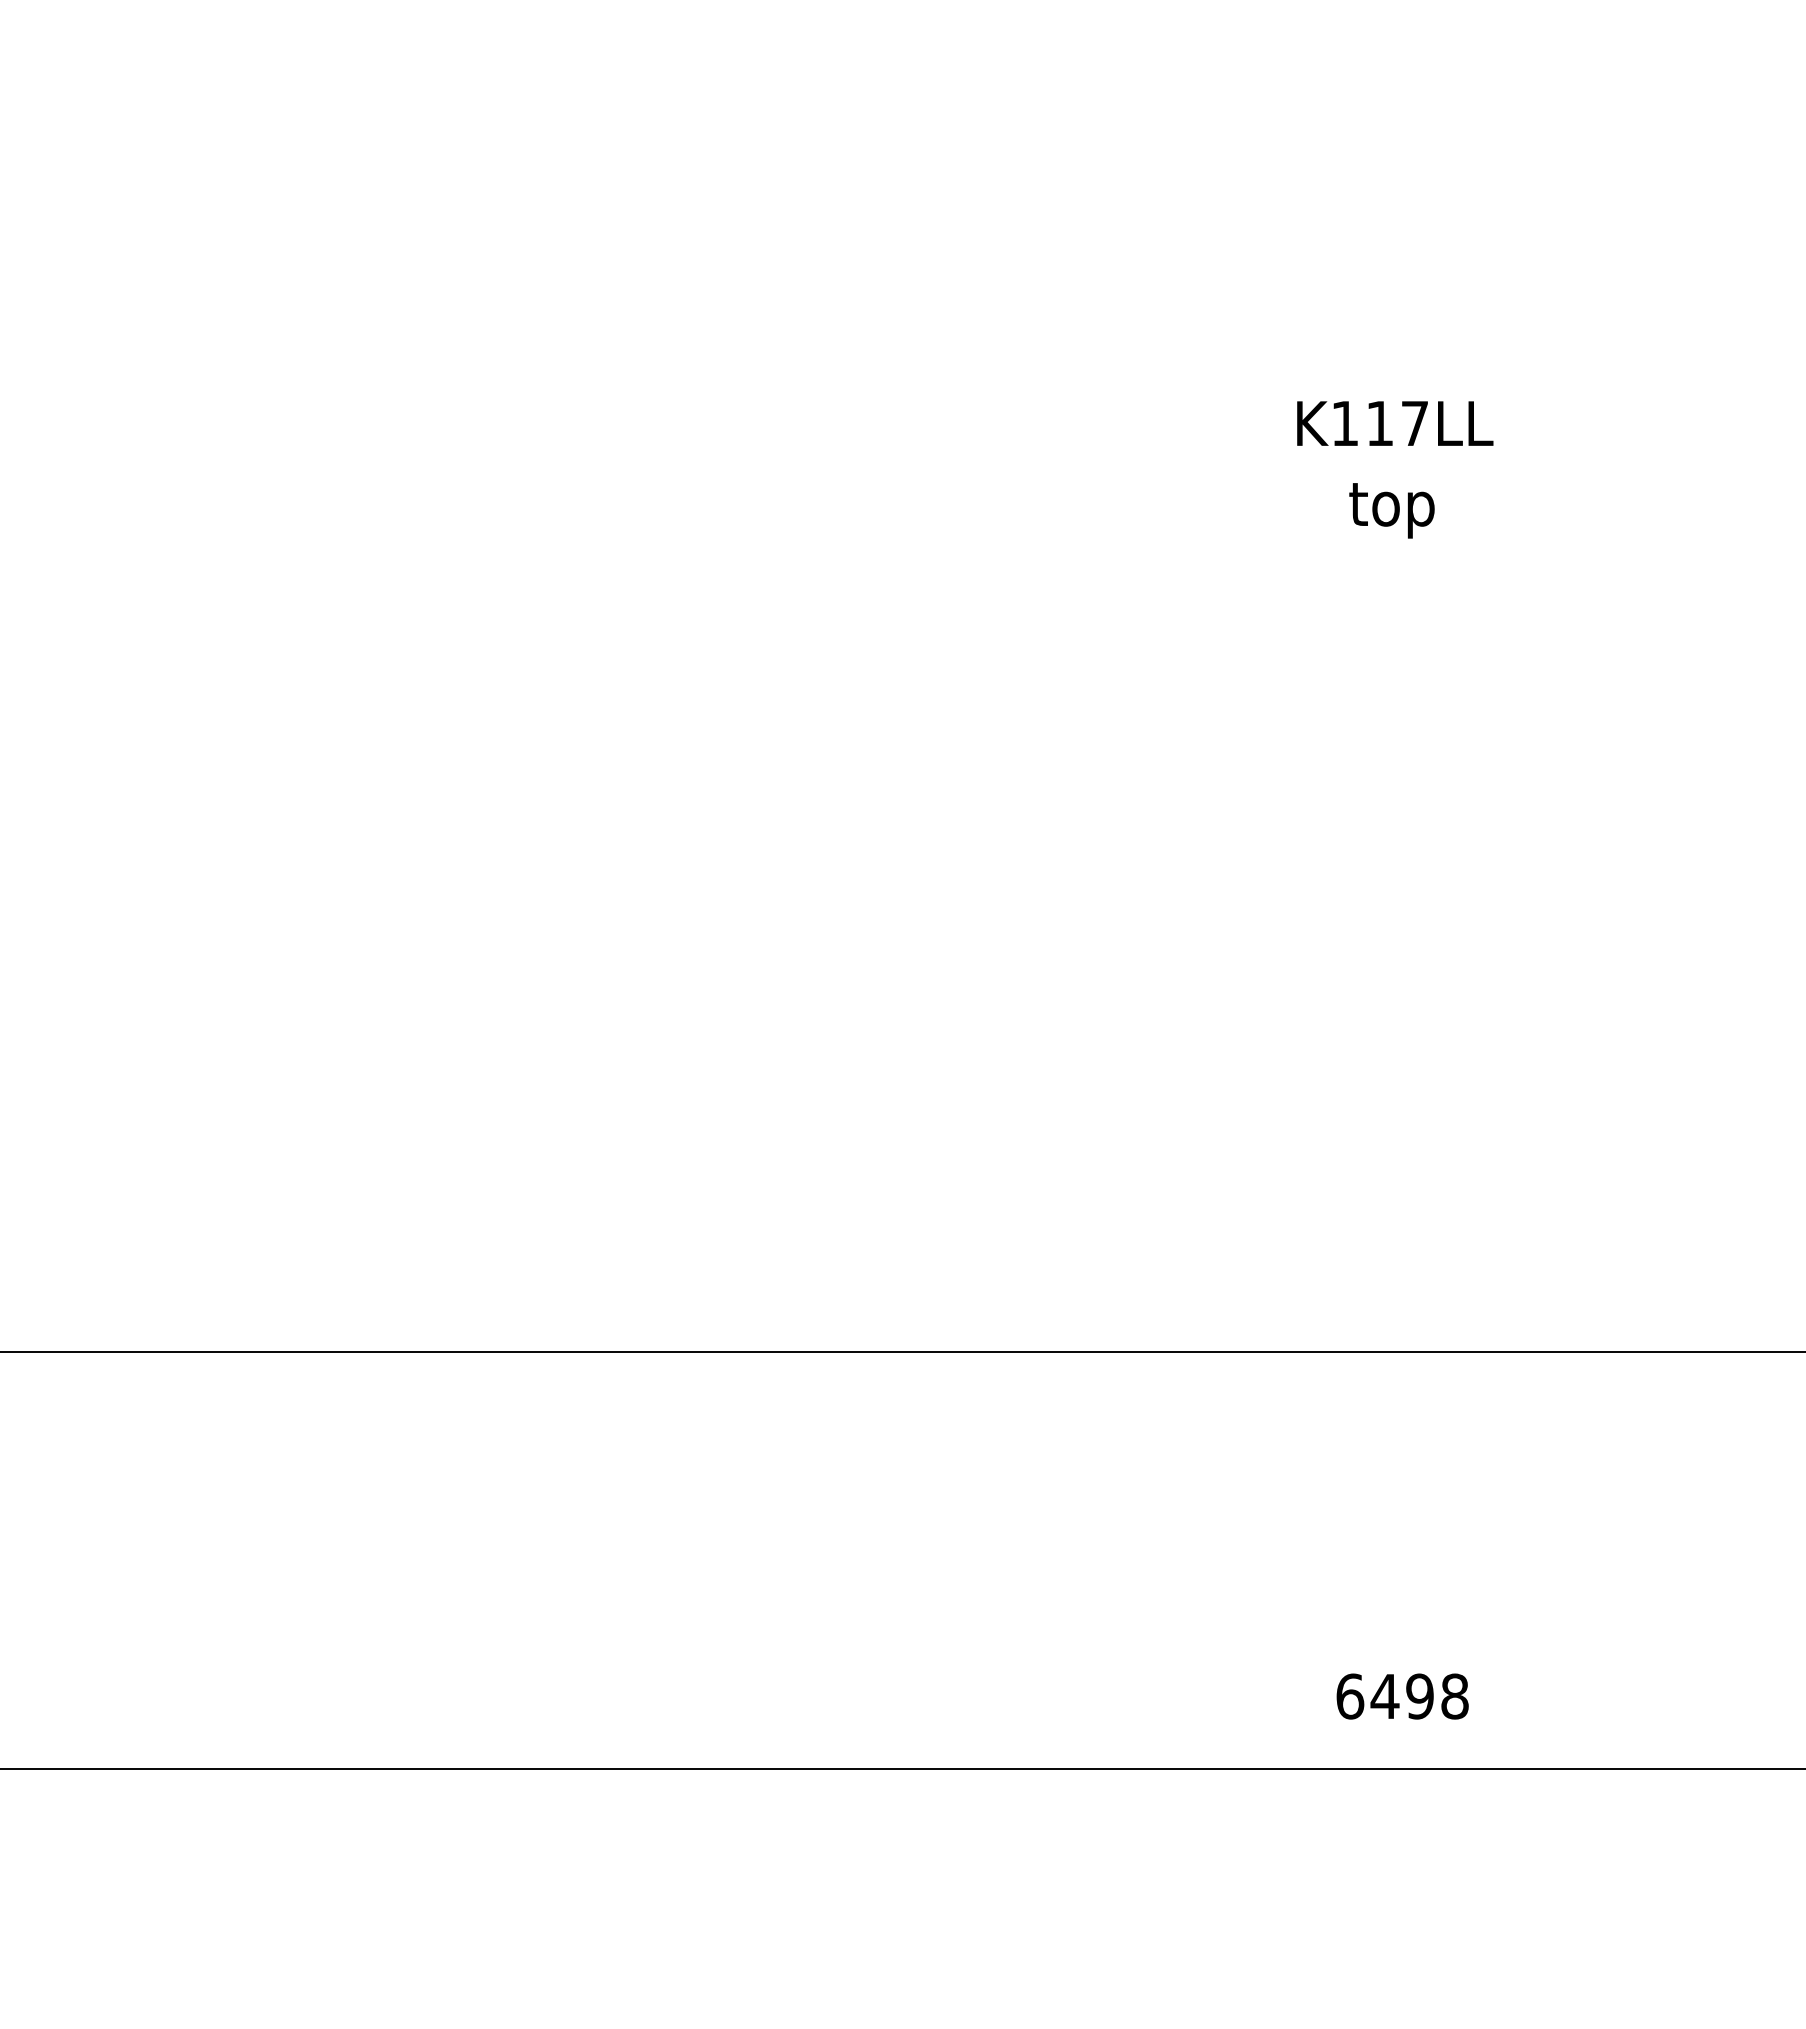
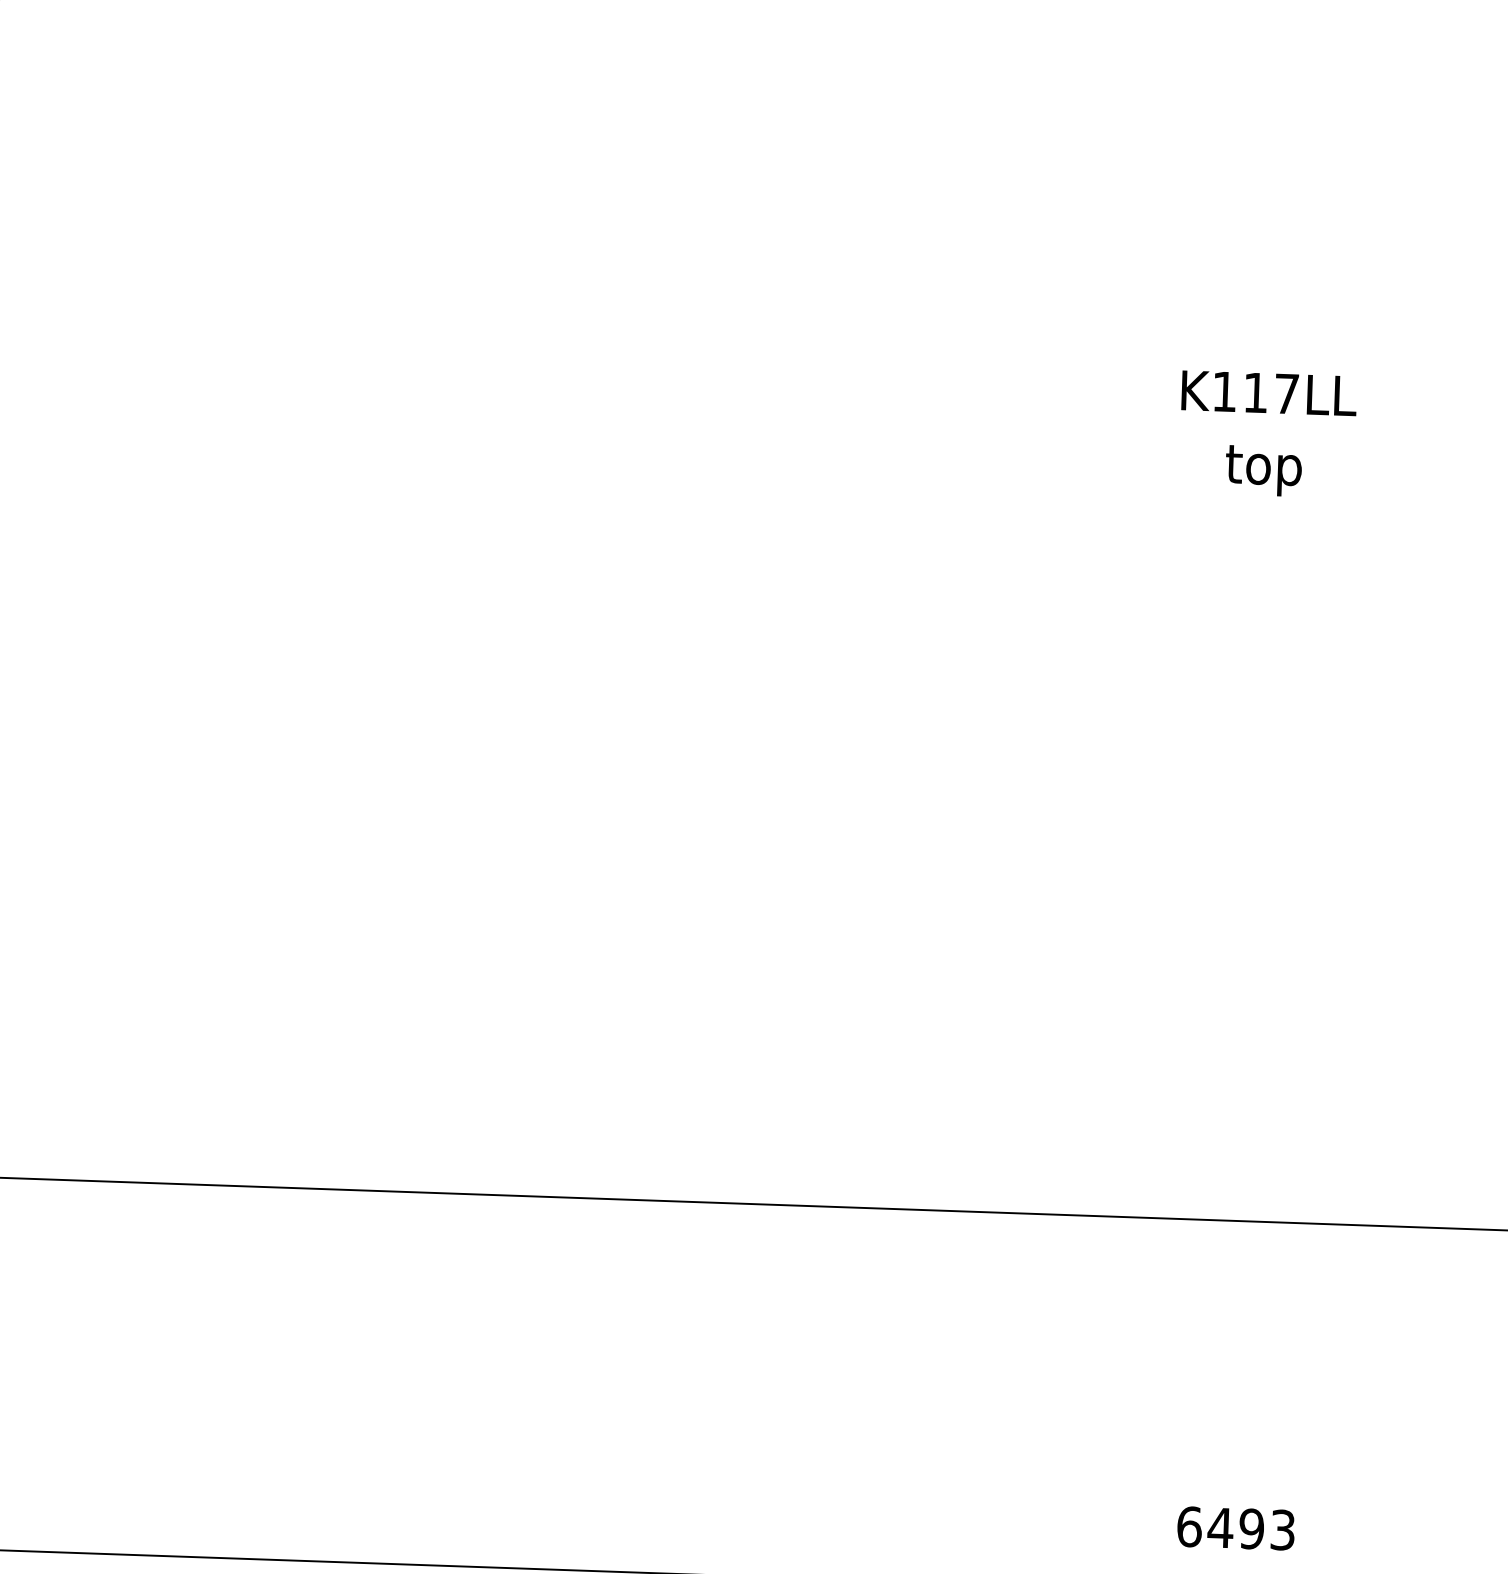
text: (1454, 1696) -> (1282, 1530), 6498 -> 6493

